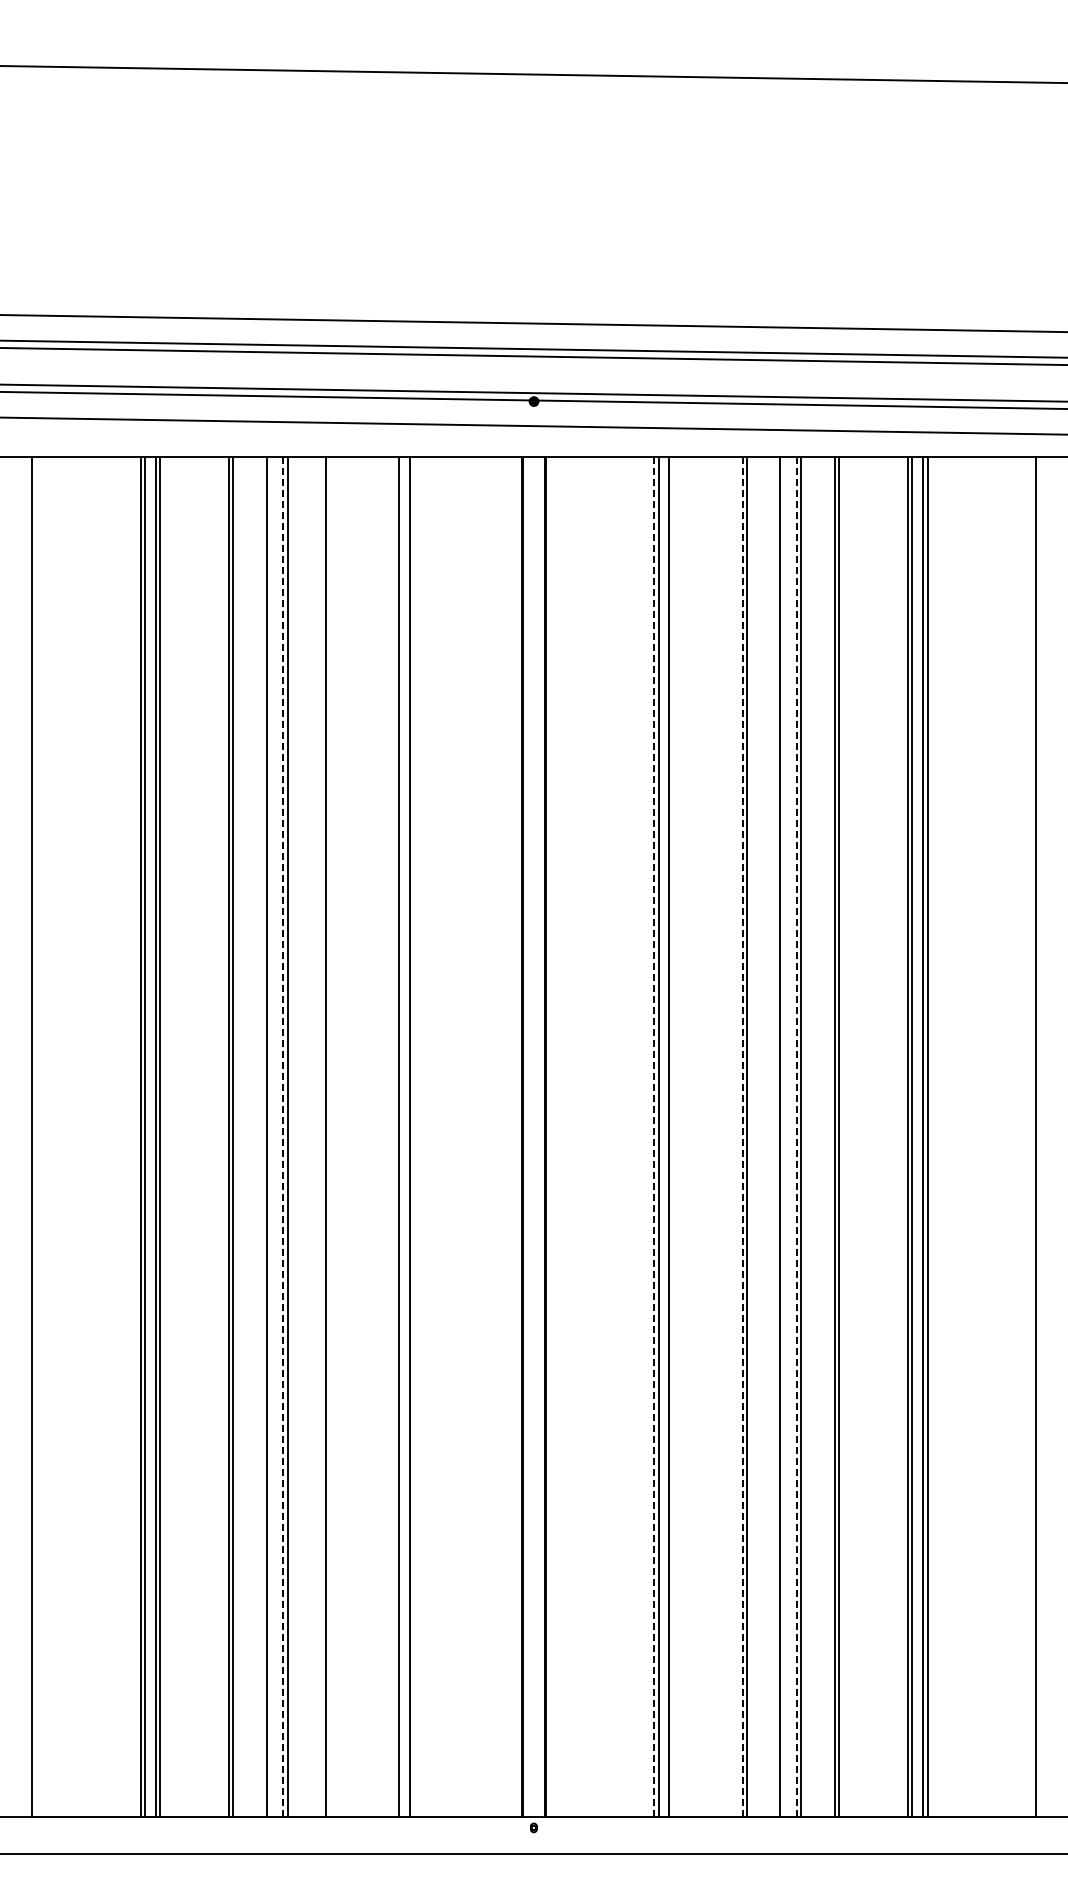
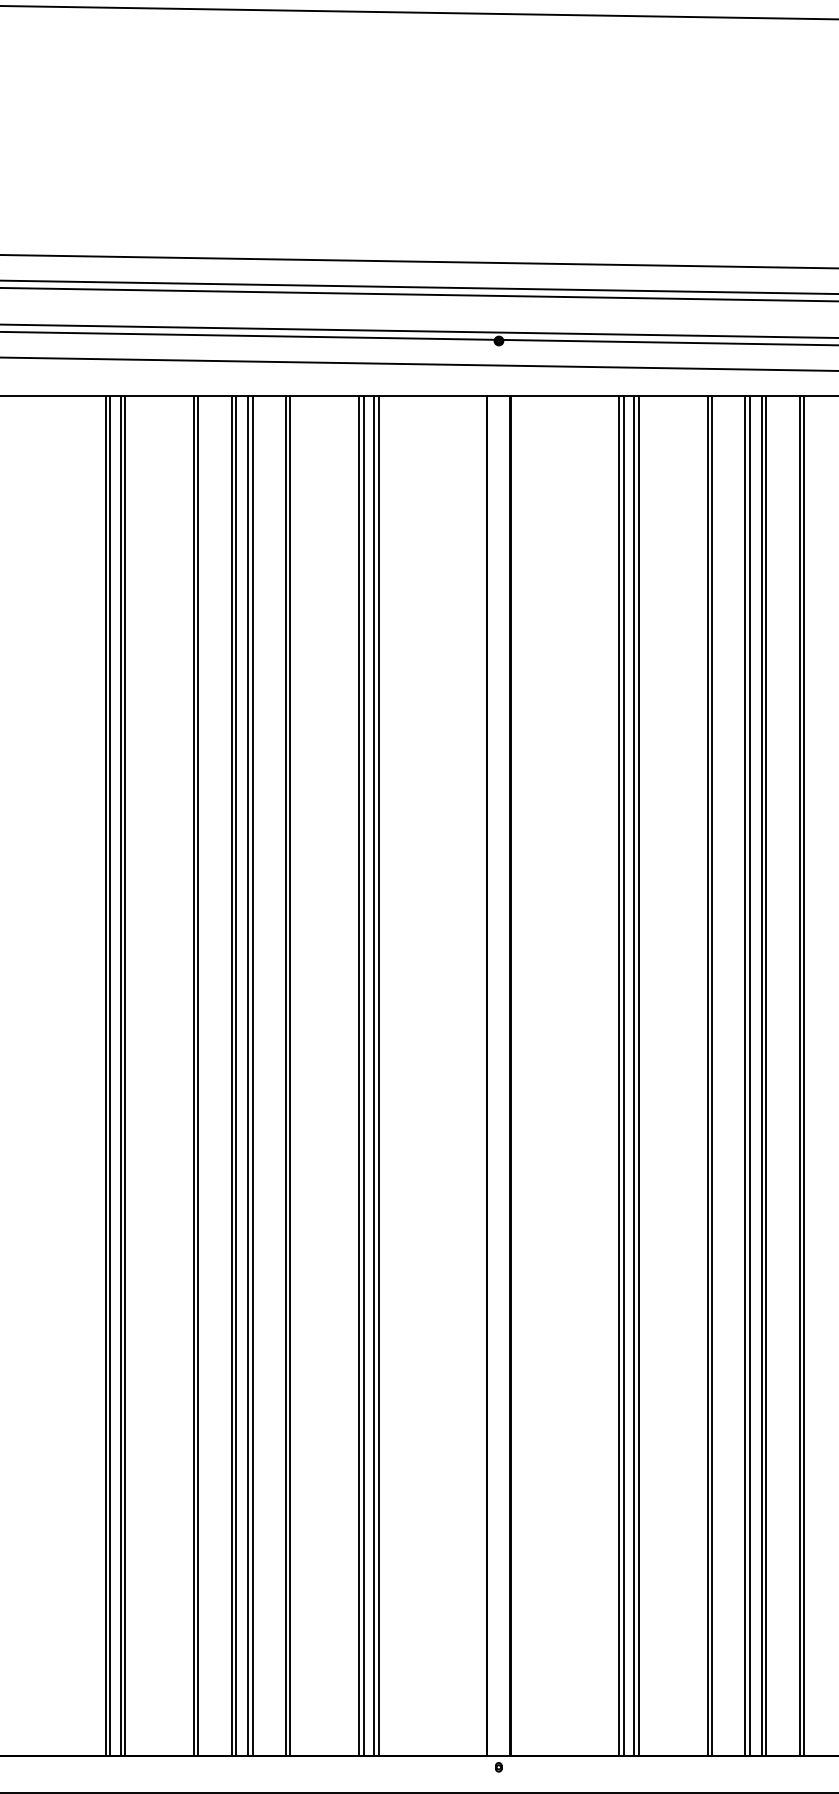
line: (271, 1136) -> (236, 1075), added
line: (283, 1136) -> (248, 1075), dashed -> solid
line: (321, 1136) -> (286, 1075), added
line: (394, 1136) -> (359, 1075), added
line: (413, 1136) -> (378, 1075), added
line: (654, 1136) -> (619, 1075), dashed -> solid
line: (673, 1136) -> (638, 1075), added
line: (742, 1136) -> (707, 1075), dashed -> solid
line: (784, 1136) -> (749, 1075), added
line: (796, 1136) -> (761, 1075), dashed -> solid

